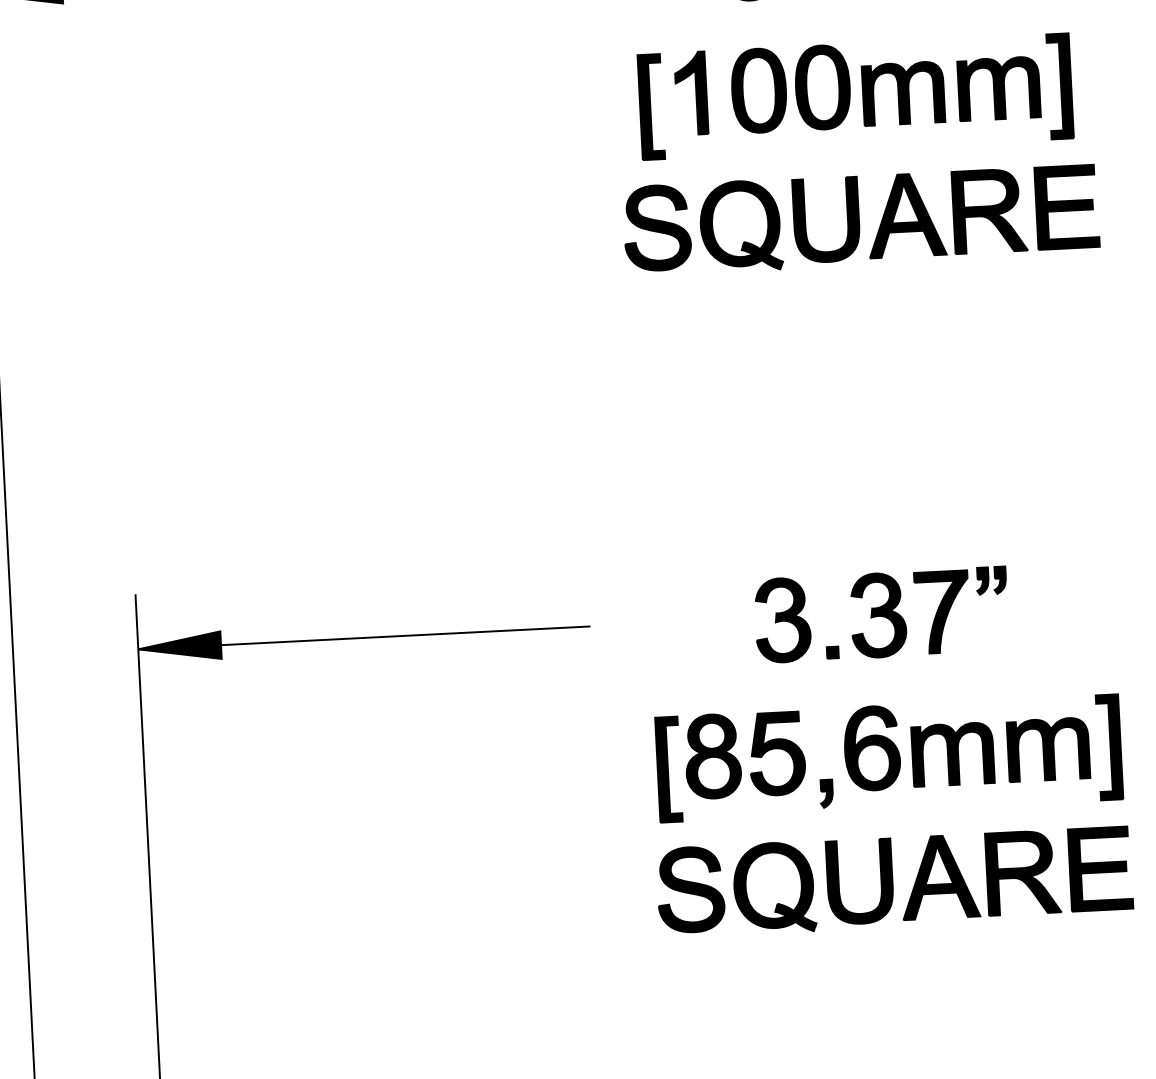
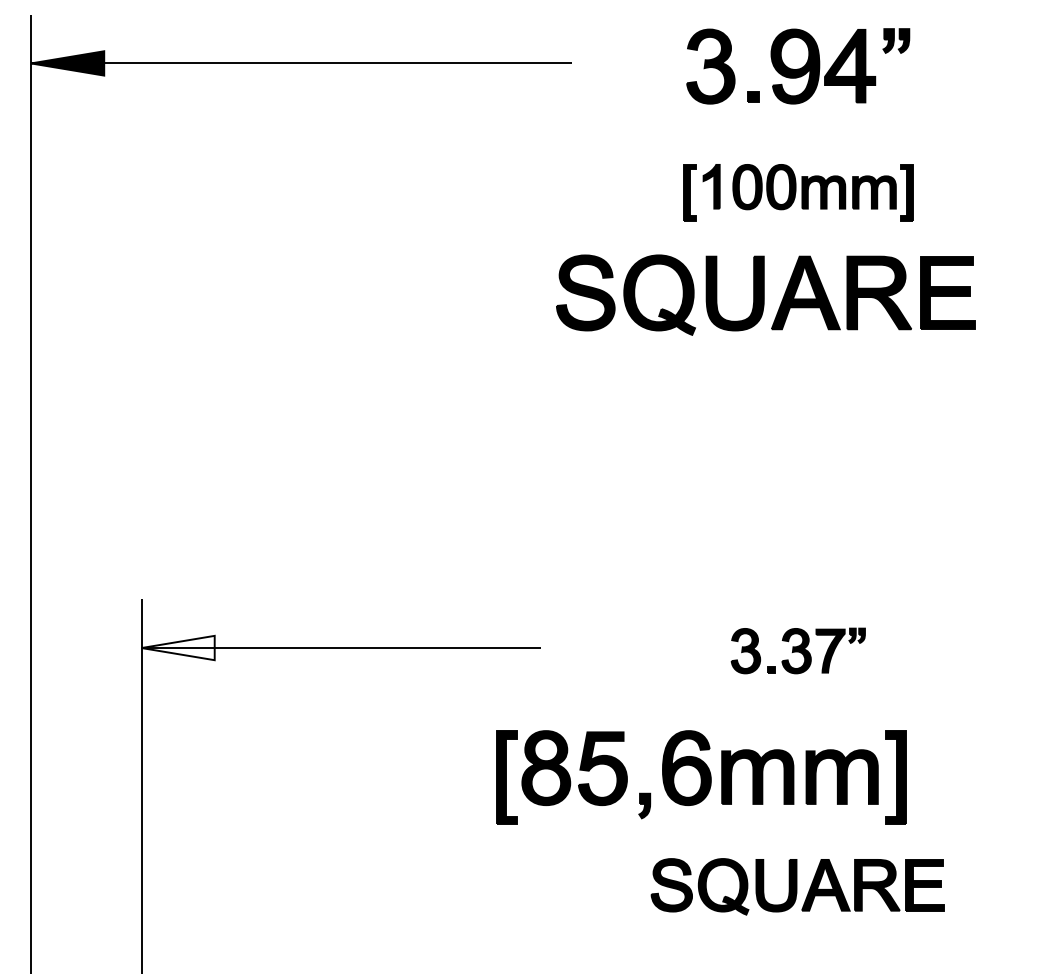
part: (855, 96) -> (798, 192), size x0.6
part: (860, 219) -> (765, 294), moved
part: (881, 614) -> (798, 650), size x0.6
fill: (178, 646) -> (177, 647), removed
part: (889, 758) -> (701, 777), moved
part: (894, 881) -> (797, 886), size x0.7

